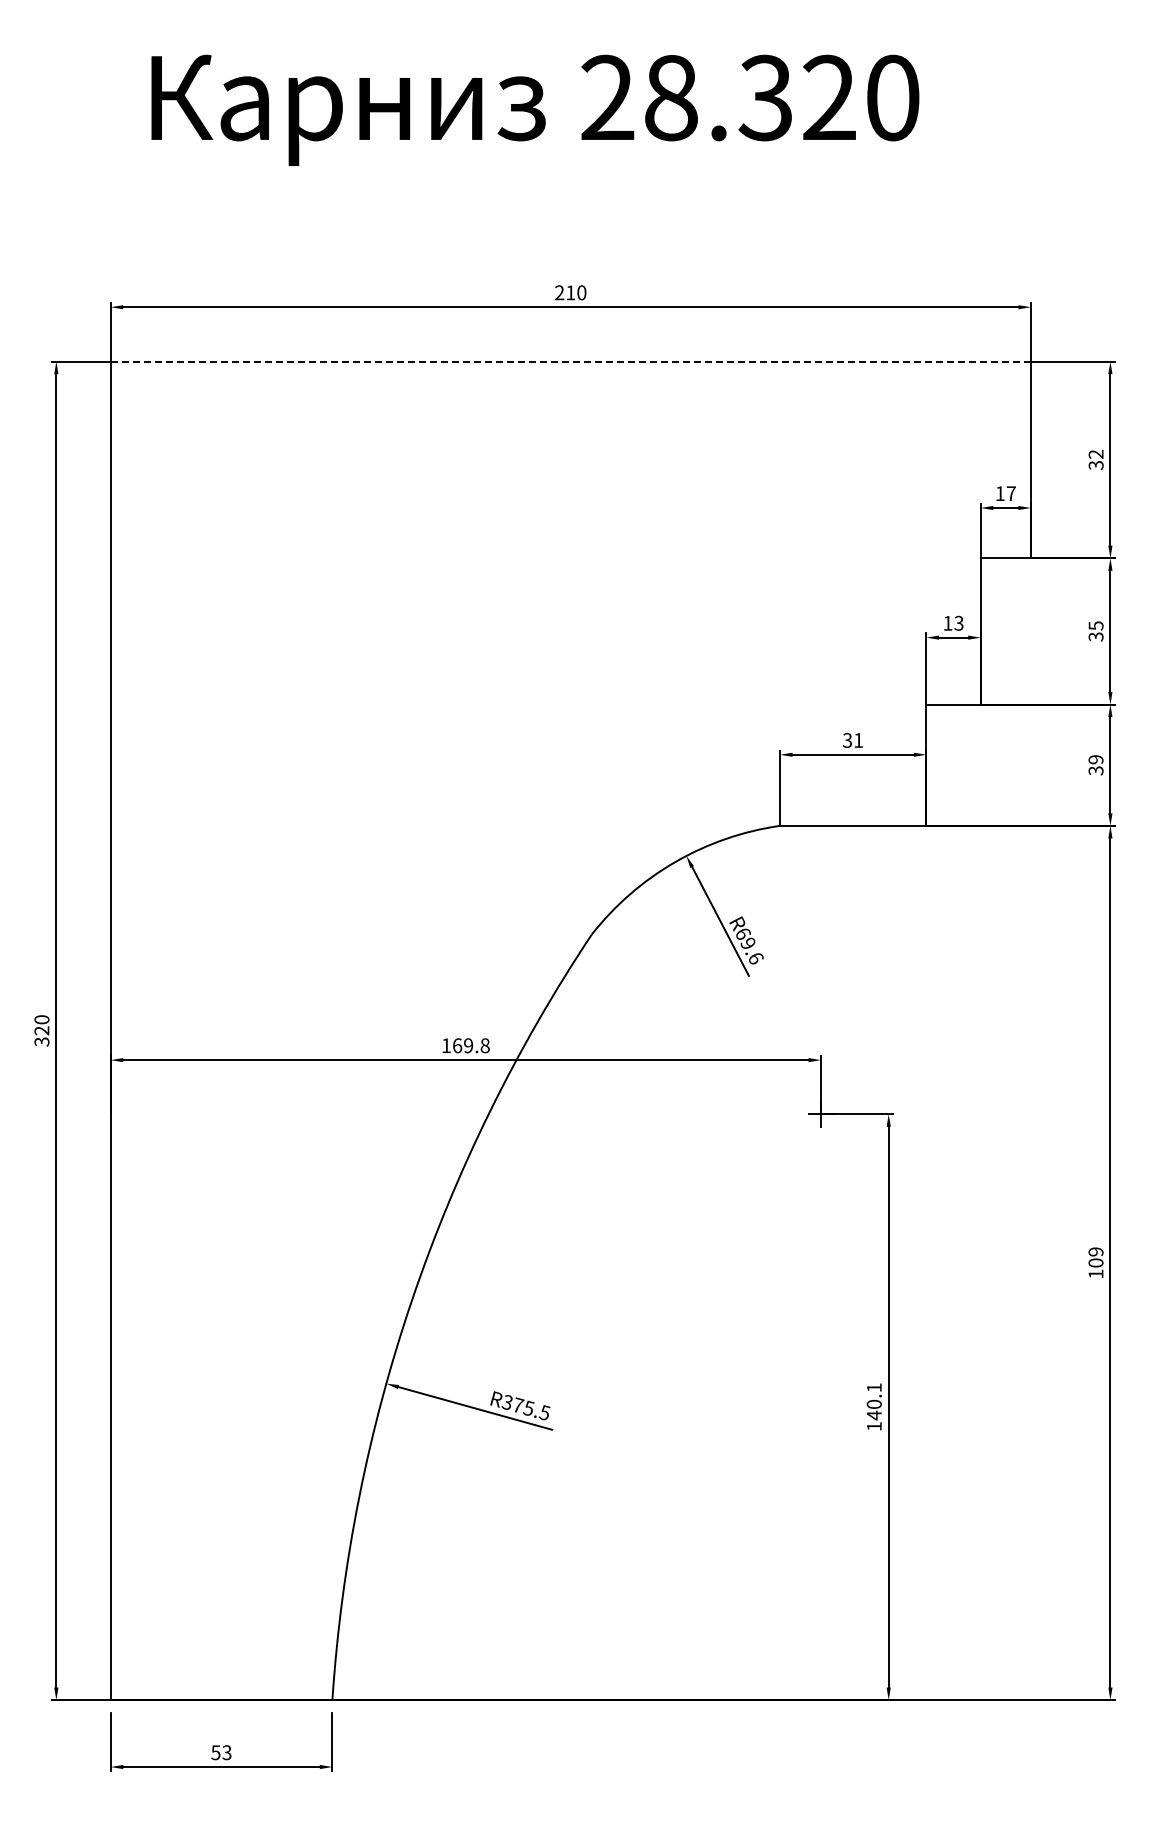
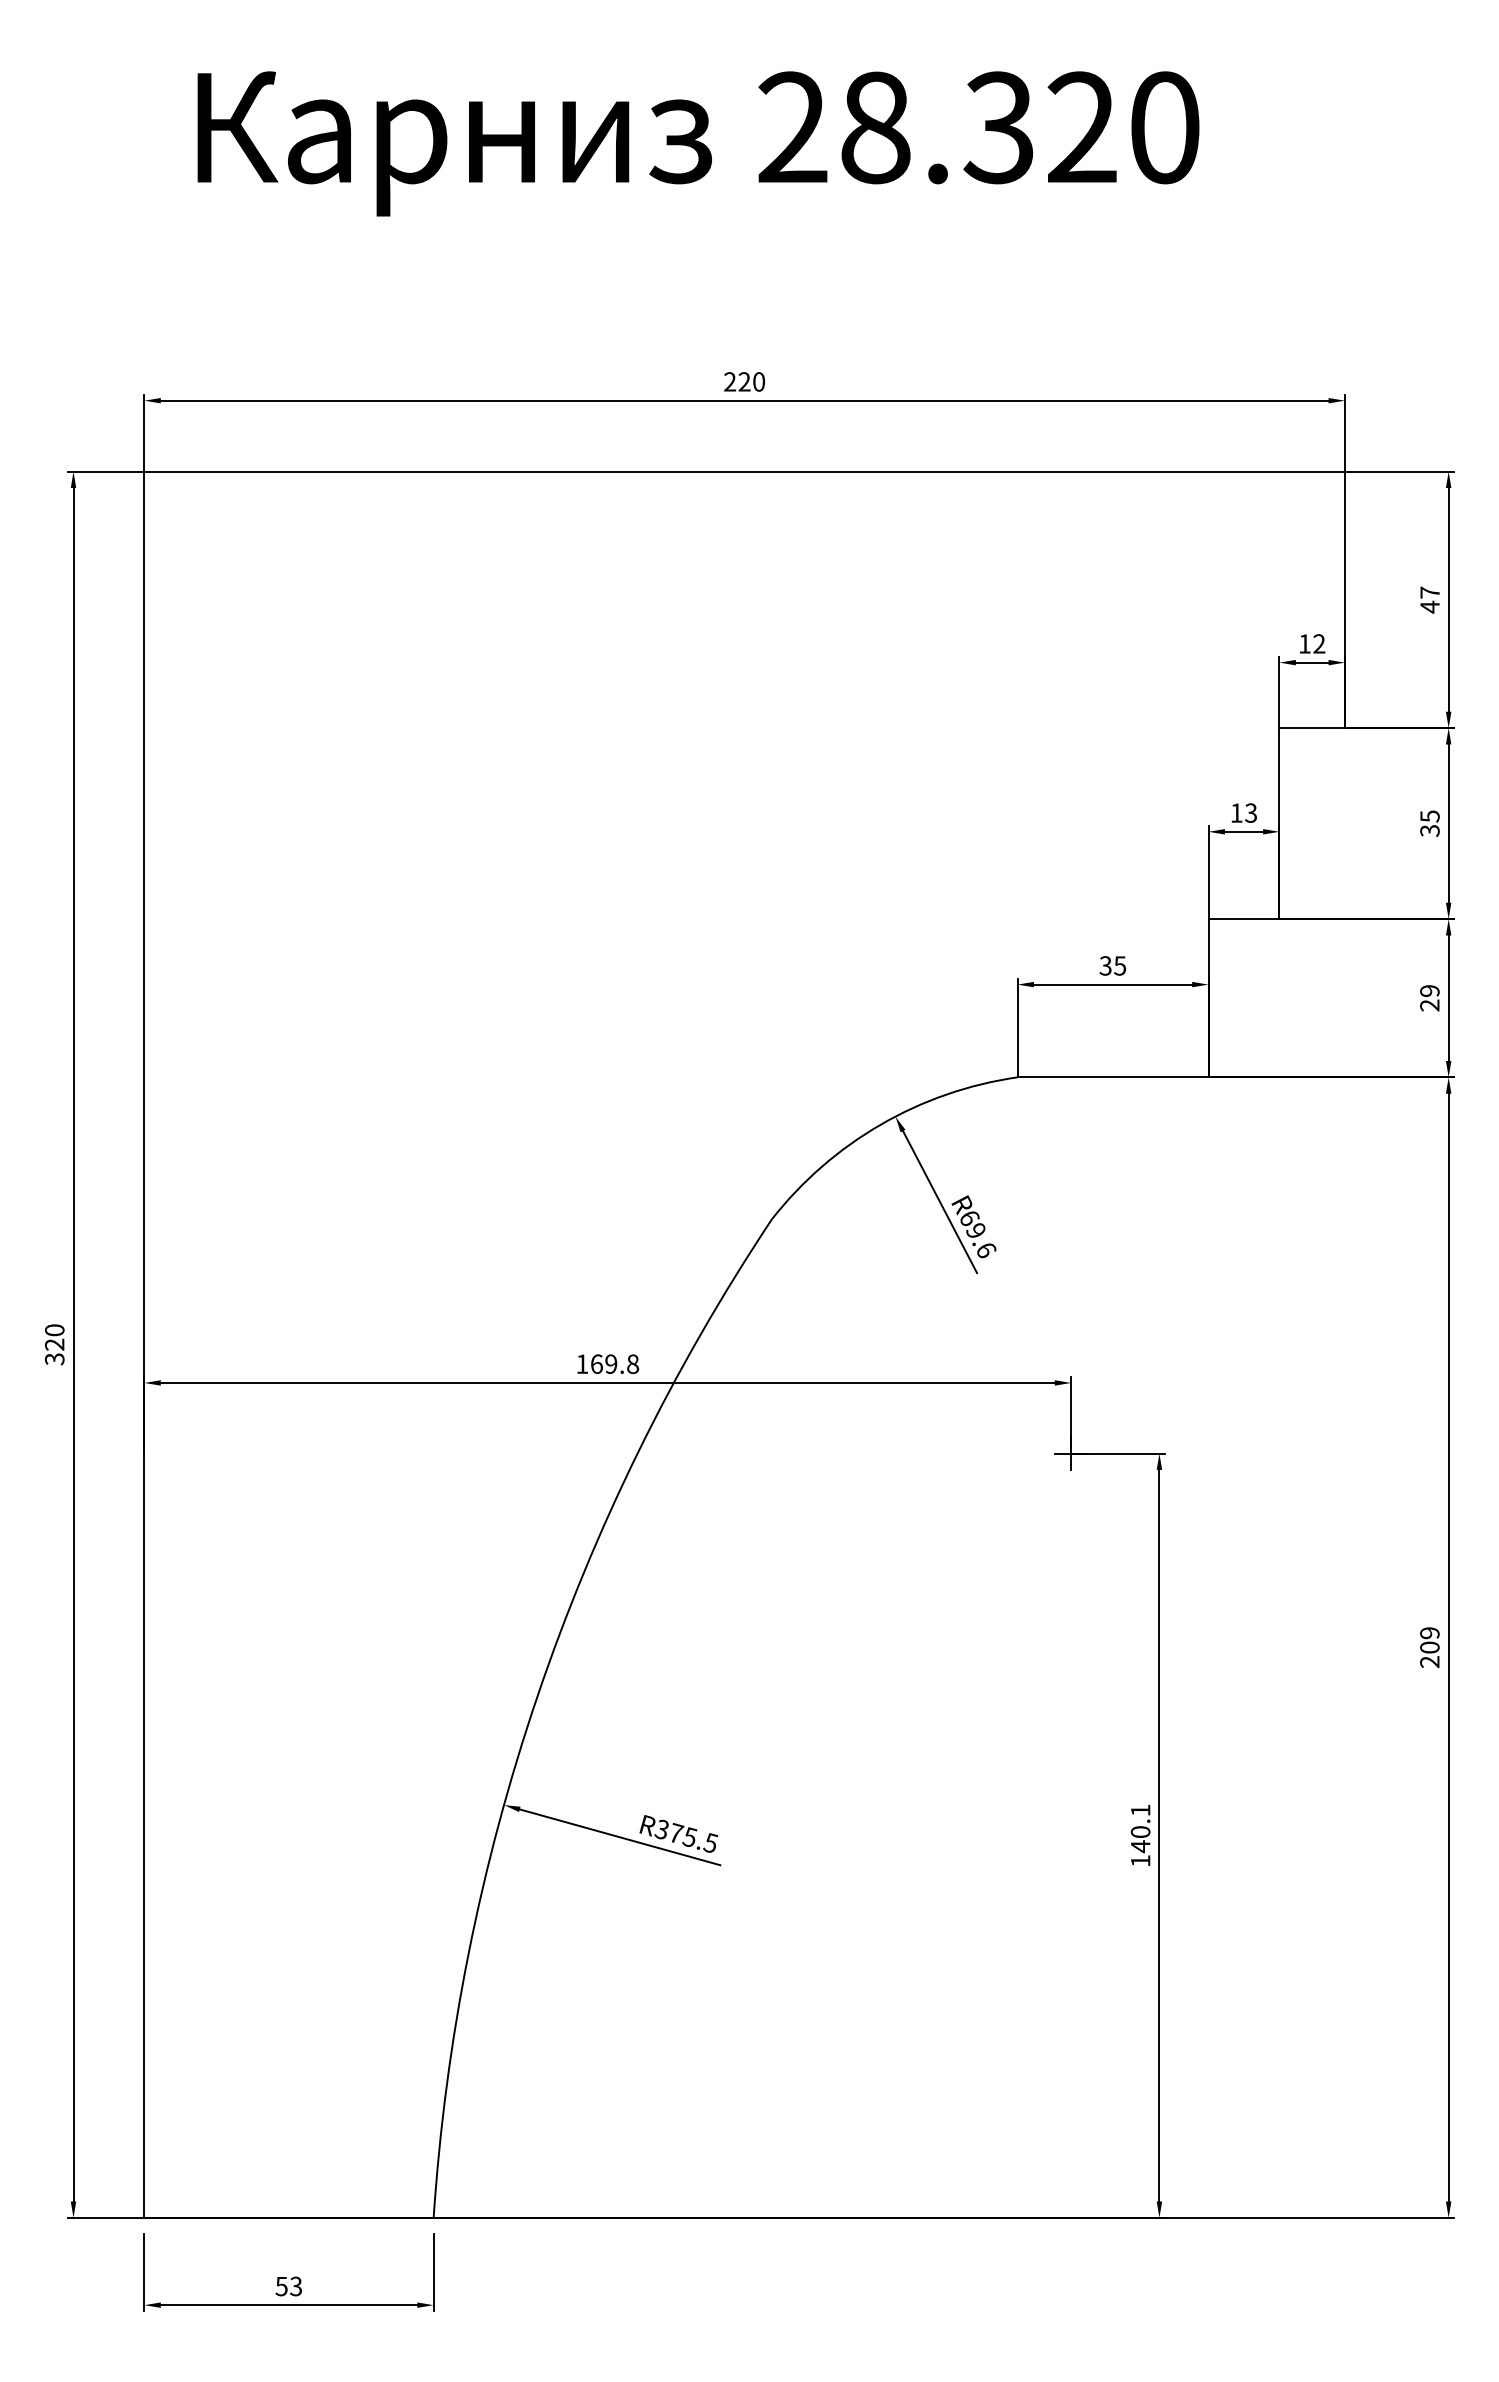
text: (570, 292) -> (744, 381), 210 -> 220
line: (571, 361) -> (745, 471), dashed -> solid
text: (1095, 459) -> (1429, 599), 32 -> 47
text: (1010, 493) -> (1318, 643), 17 -> 12
text: (858, 740) -> (1120, 965), 31 -> 35
text: (1096, 770) -> (1430, 1005), 39 -> 29
text: (1095, 1273) -> (1429, 1661), 109 -> 209

